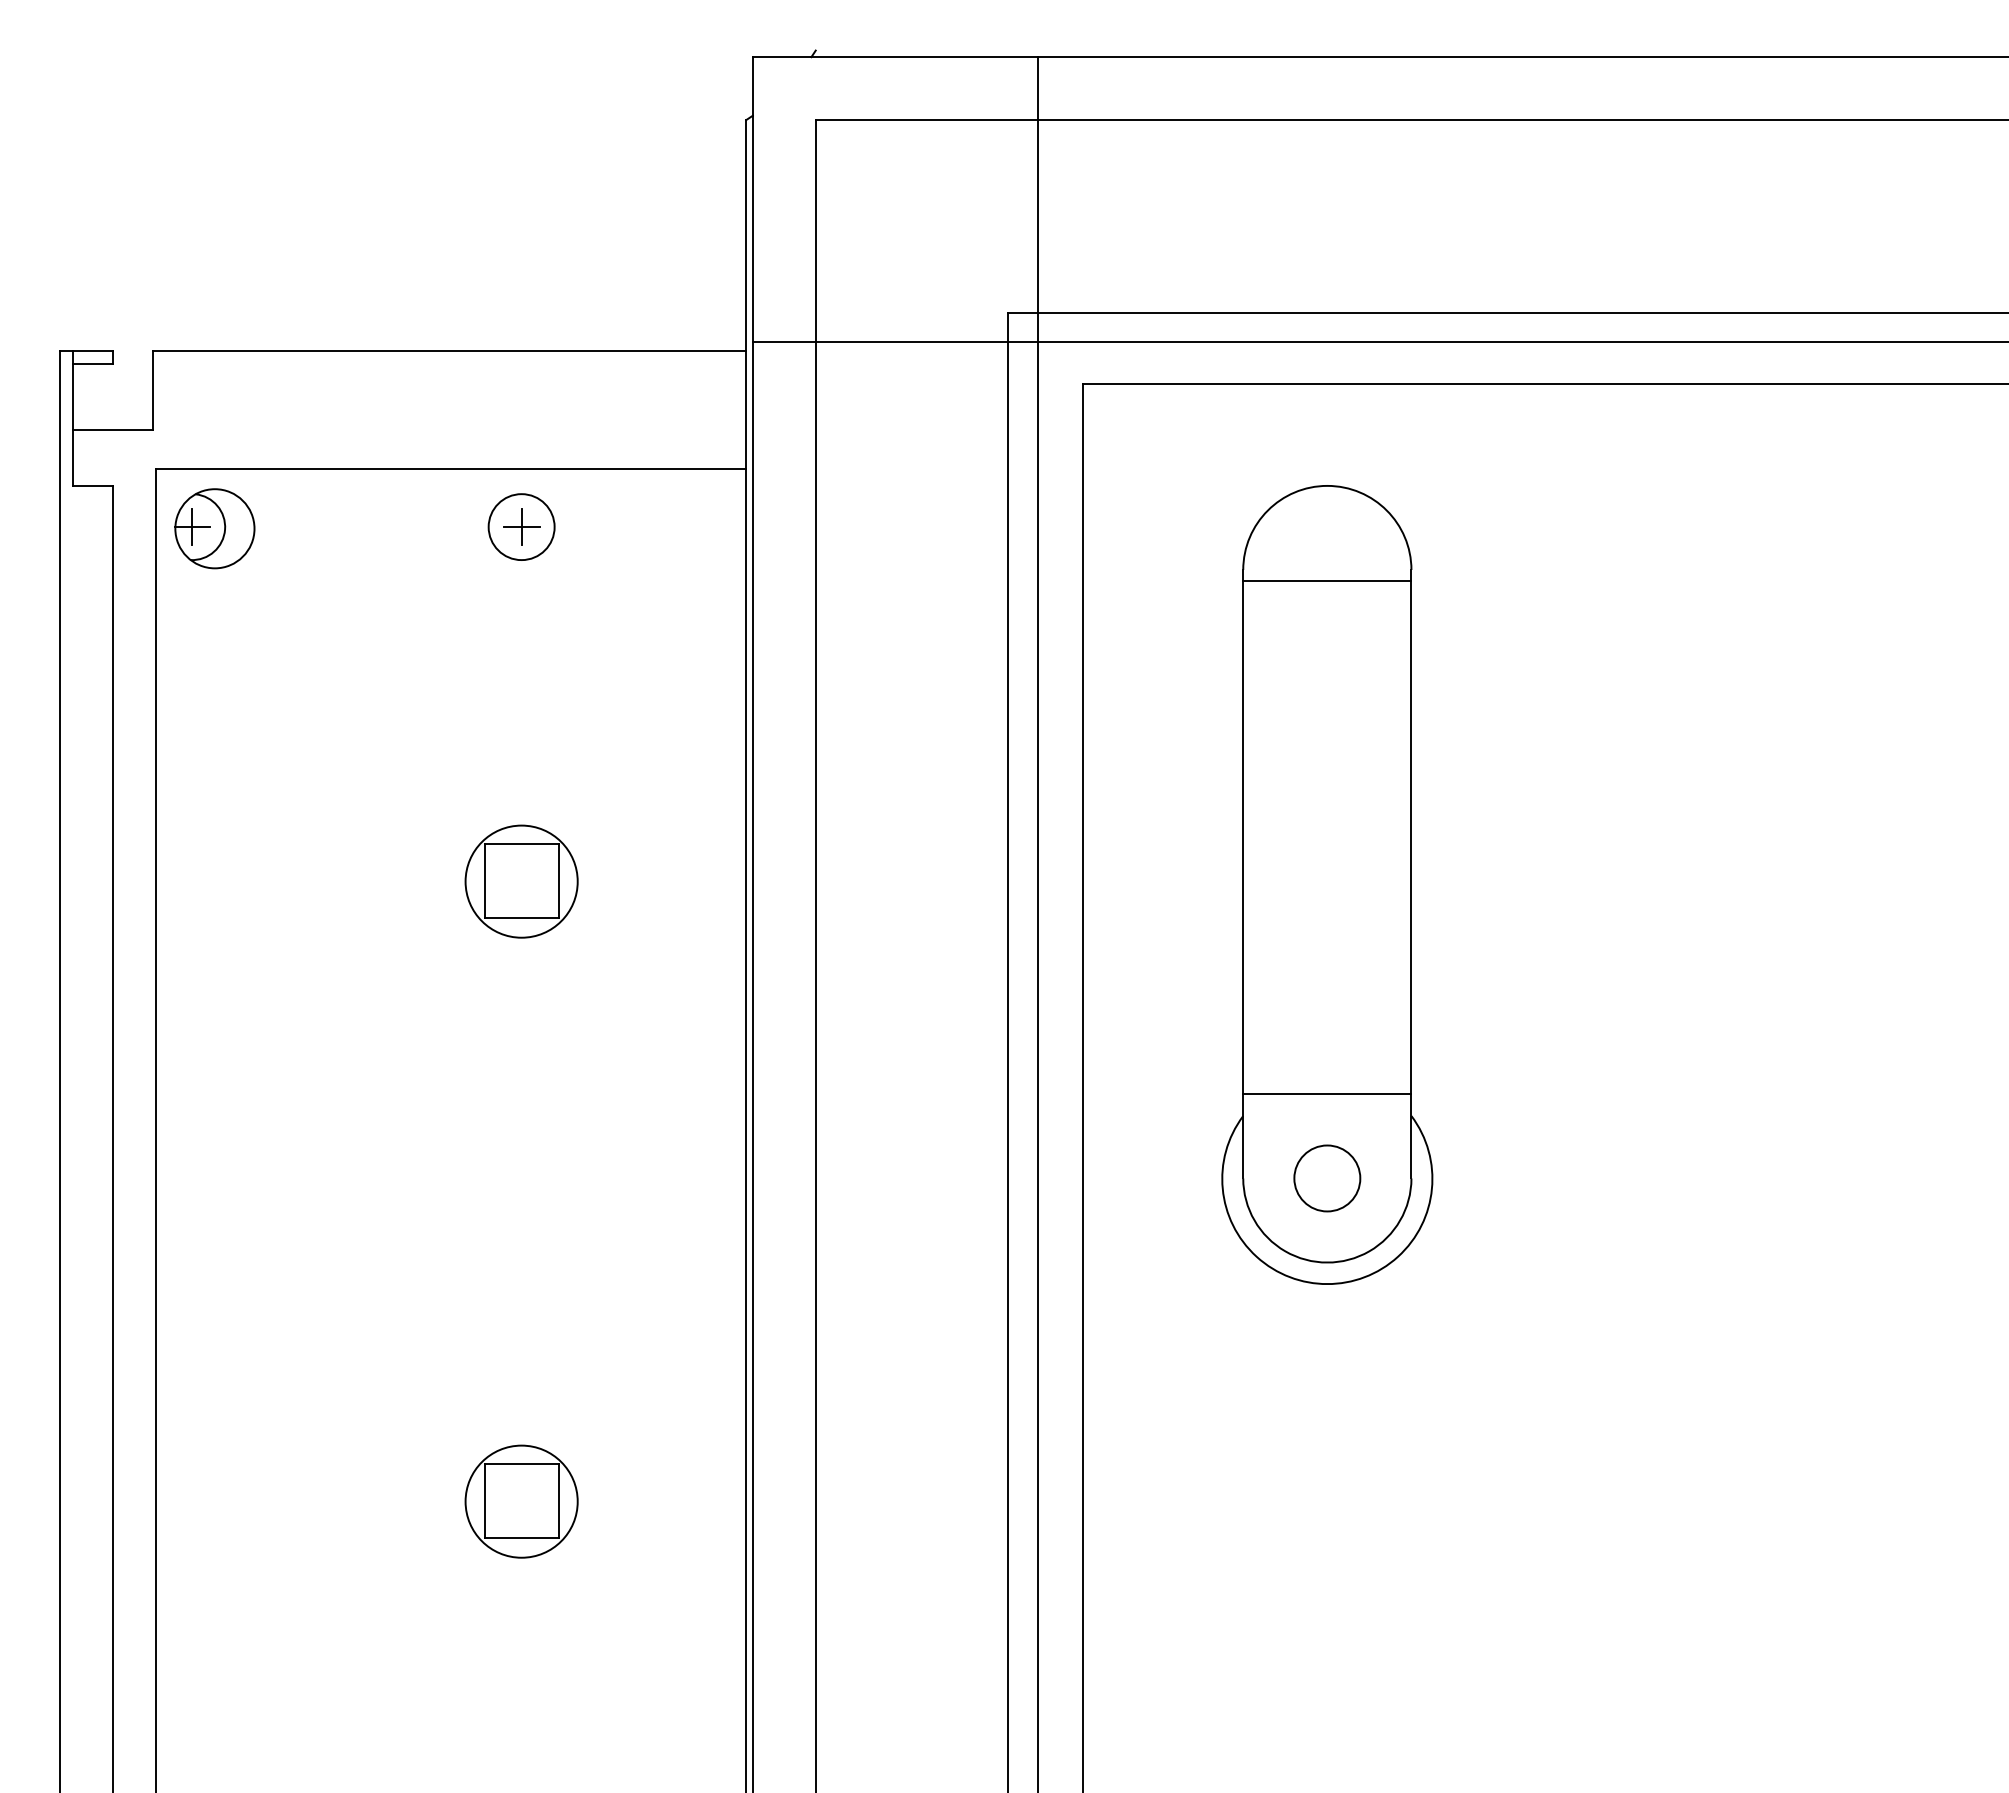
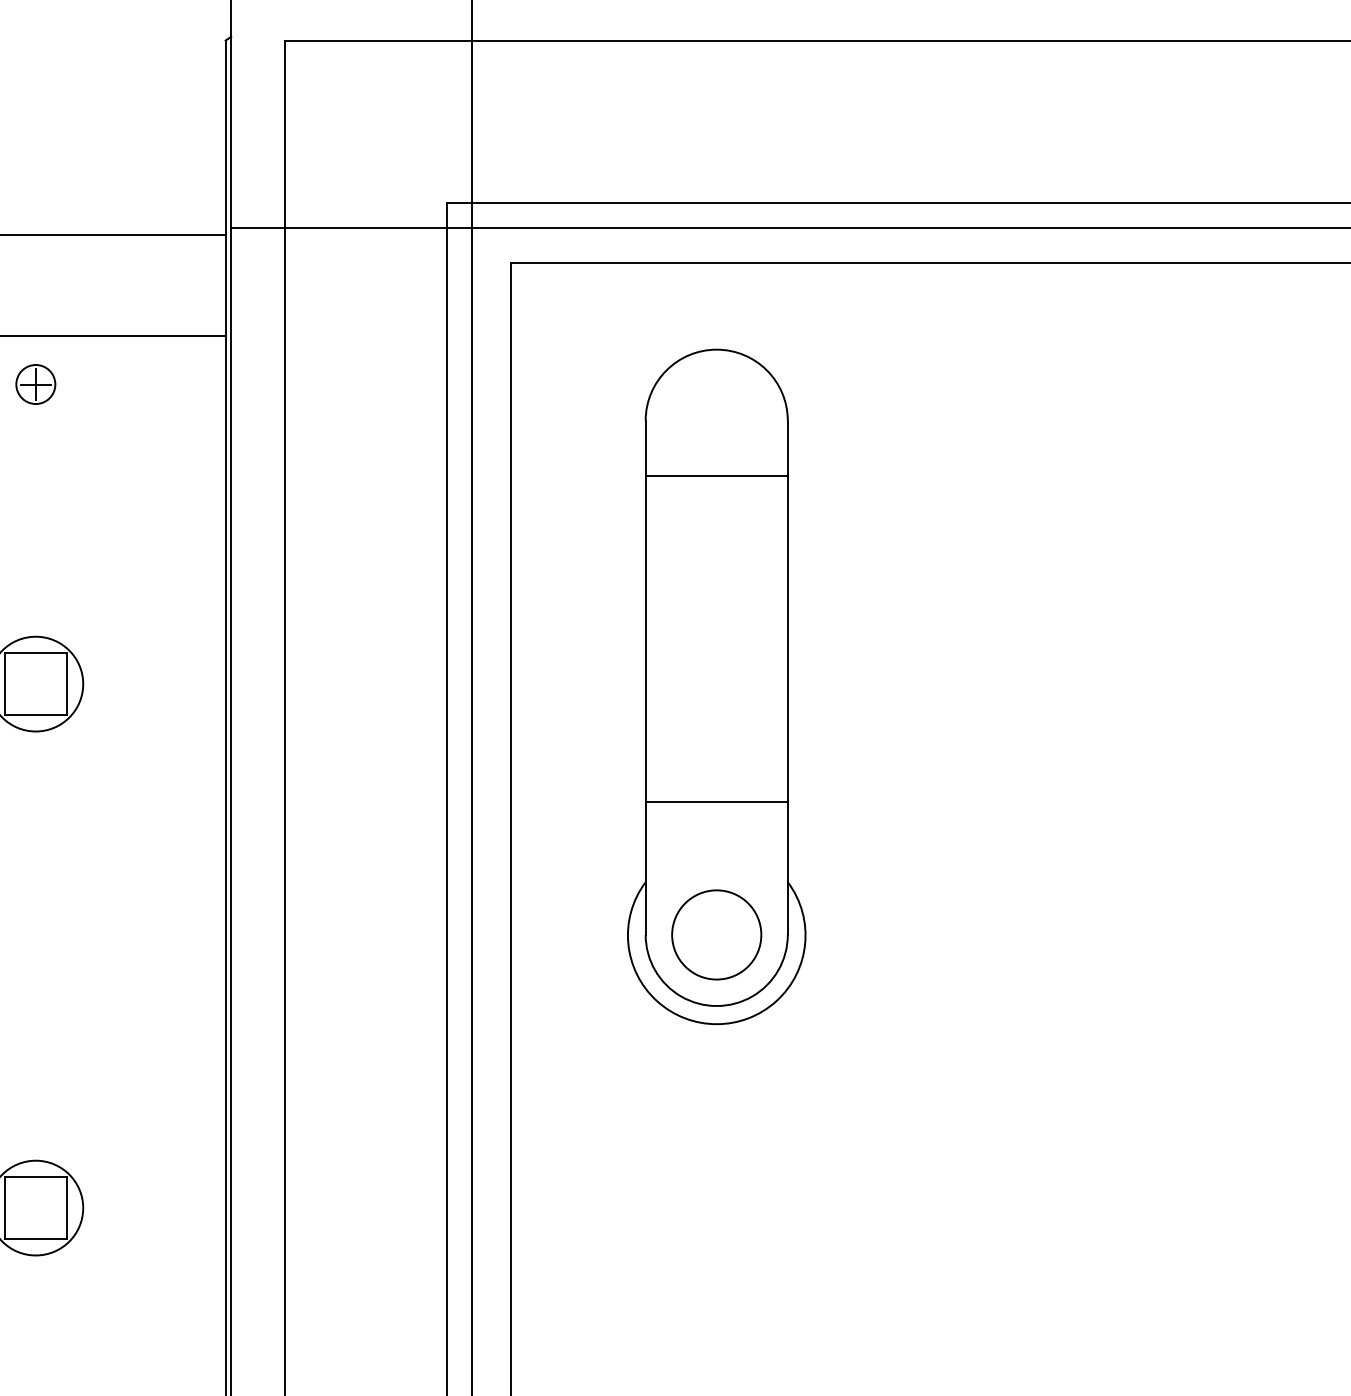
circle: (521, 527) -> (35, 384), size x0.7
line: (1327, 580) -> (716, 476), moved
line: (1327, 1094) -> (716, 802), moved
circle: (1327, 1178) -> (716, 934), size x1.6

